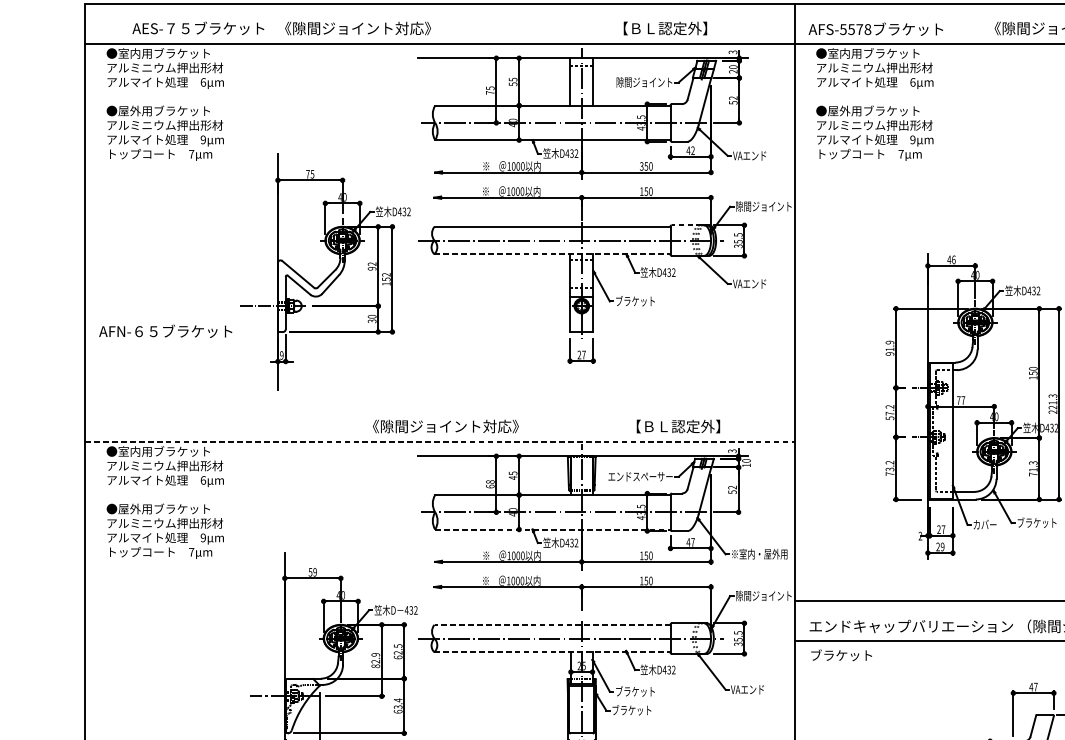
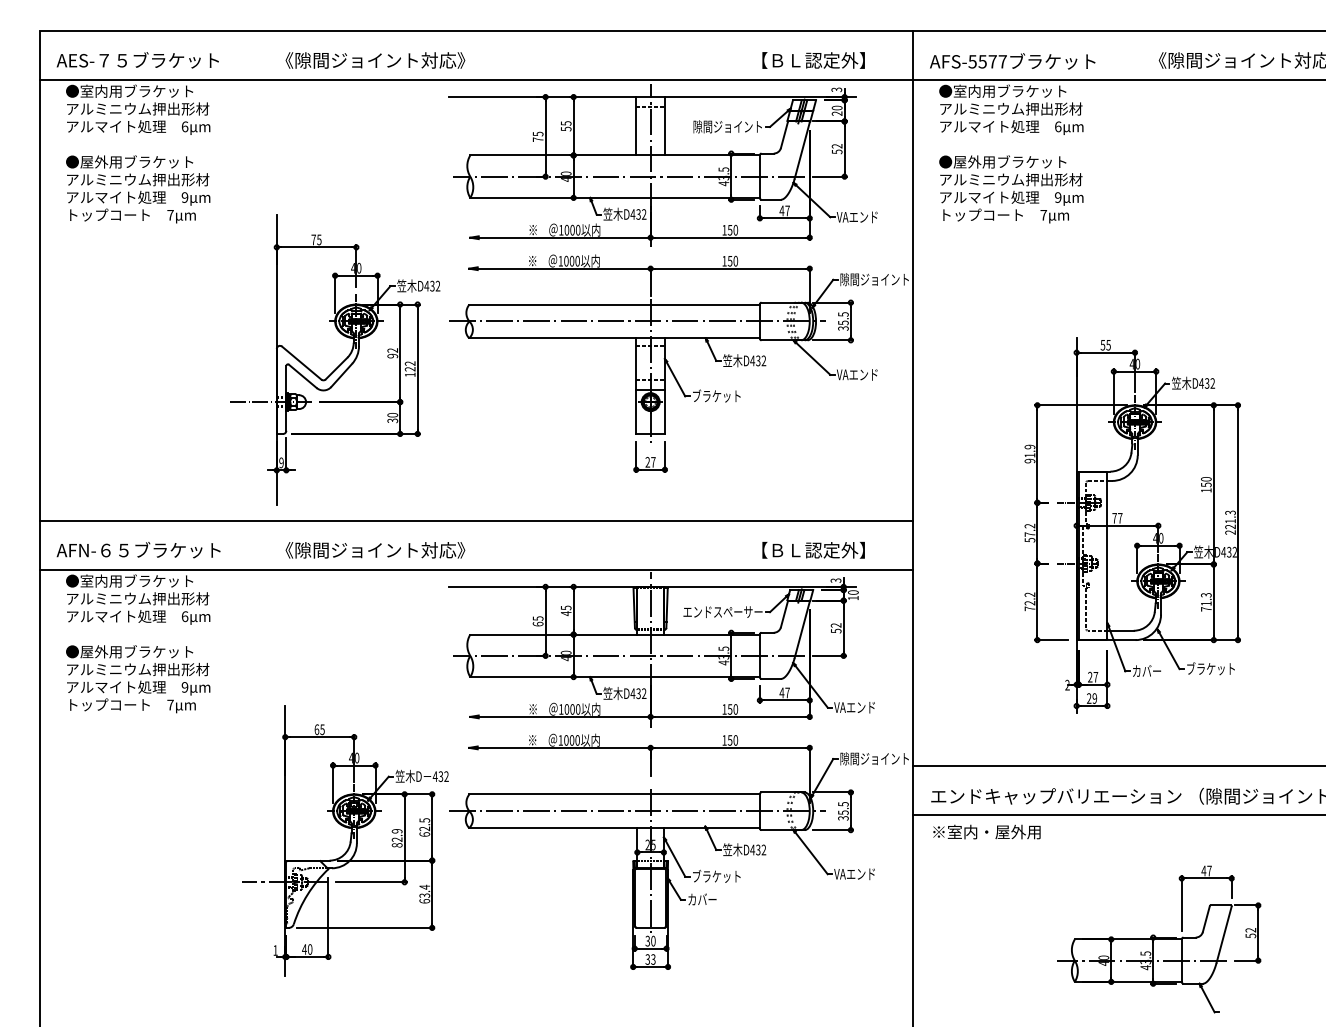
text: (198, 28) -> (137, 60), moved
text: (665, 28) -> (813, 60), moved
text: (867, 29) -> (1002, 61), AFS-5578 -> AFS-5577
text: (692, 150) -> (787, 210), 42 -> 47
text: (641, 165) -> (724, 229), 350 -> 150
line: (687, 225) -> (780, 302), dashed -> solid
line: (553, 254) -> (615, 338), dashed -> solid
text: (951, 259) -> (1105, 344), 46 -> 55
text: (385, 279) -> (409, 369), 152 -> 122
text: (165, 331) -> (138, 550), moved
line: (439, 402) -> (475, 520), added
text: (445, 426) -> (375, 550), moved
text: (678, 426) -> (813, 550), moved
line: (440, 442) -> (476, 569), dashed -> solid
text: (890, 469) -> (1030, 603), 73.2 -> 72.2
text: (489, 481) -> (537, 618), 68 -> 65
line: (553, 529) -> (615, 677), dashed -> solid
text: (758, 553) -> (868, 706), ※室内・屋外用 -> VAエンド
text: (312, 572) -> (319, 729), 59 -> 65
line: (552, 624) -> (614, 794), dashed -> solid
line: (553, 652) -> (615, 828), dashed -> solid
text: (854, 655) -> (986, 831), ブラケット -> ※室内・屋外用
text: (632, 710) -> (712, 899), ブラケット -> カバー

